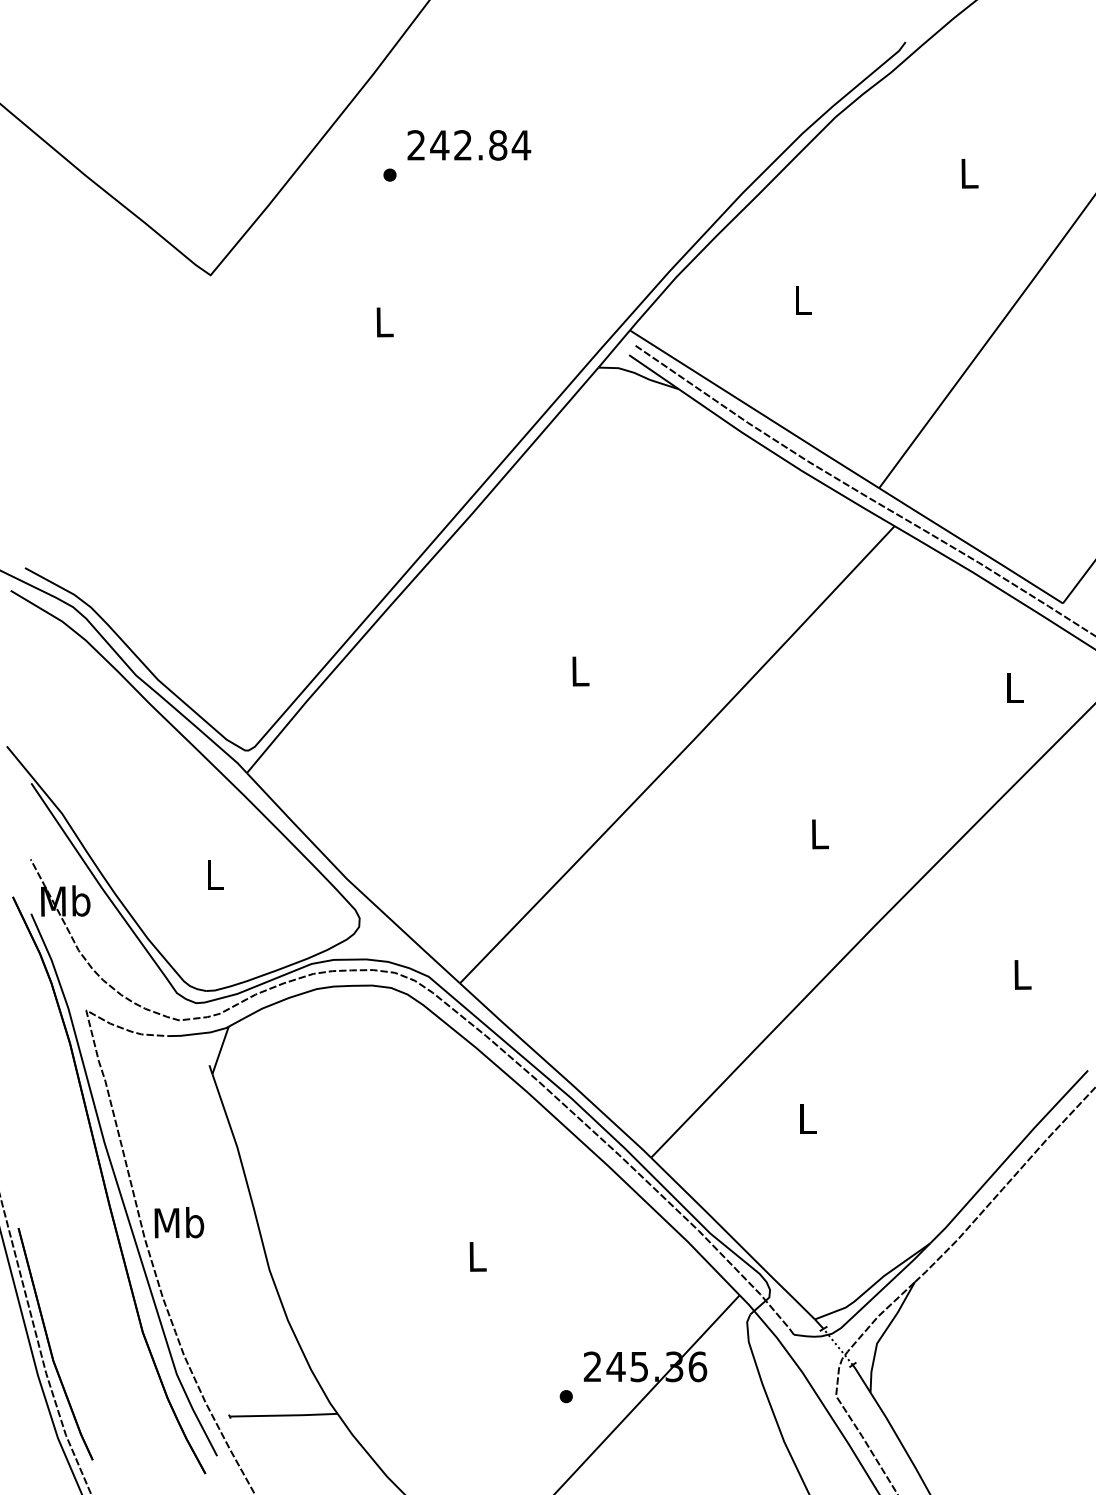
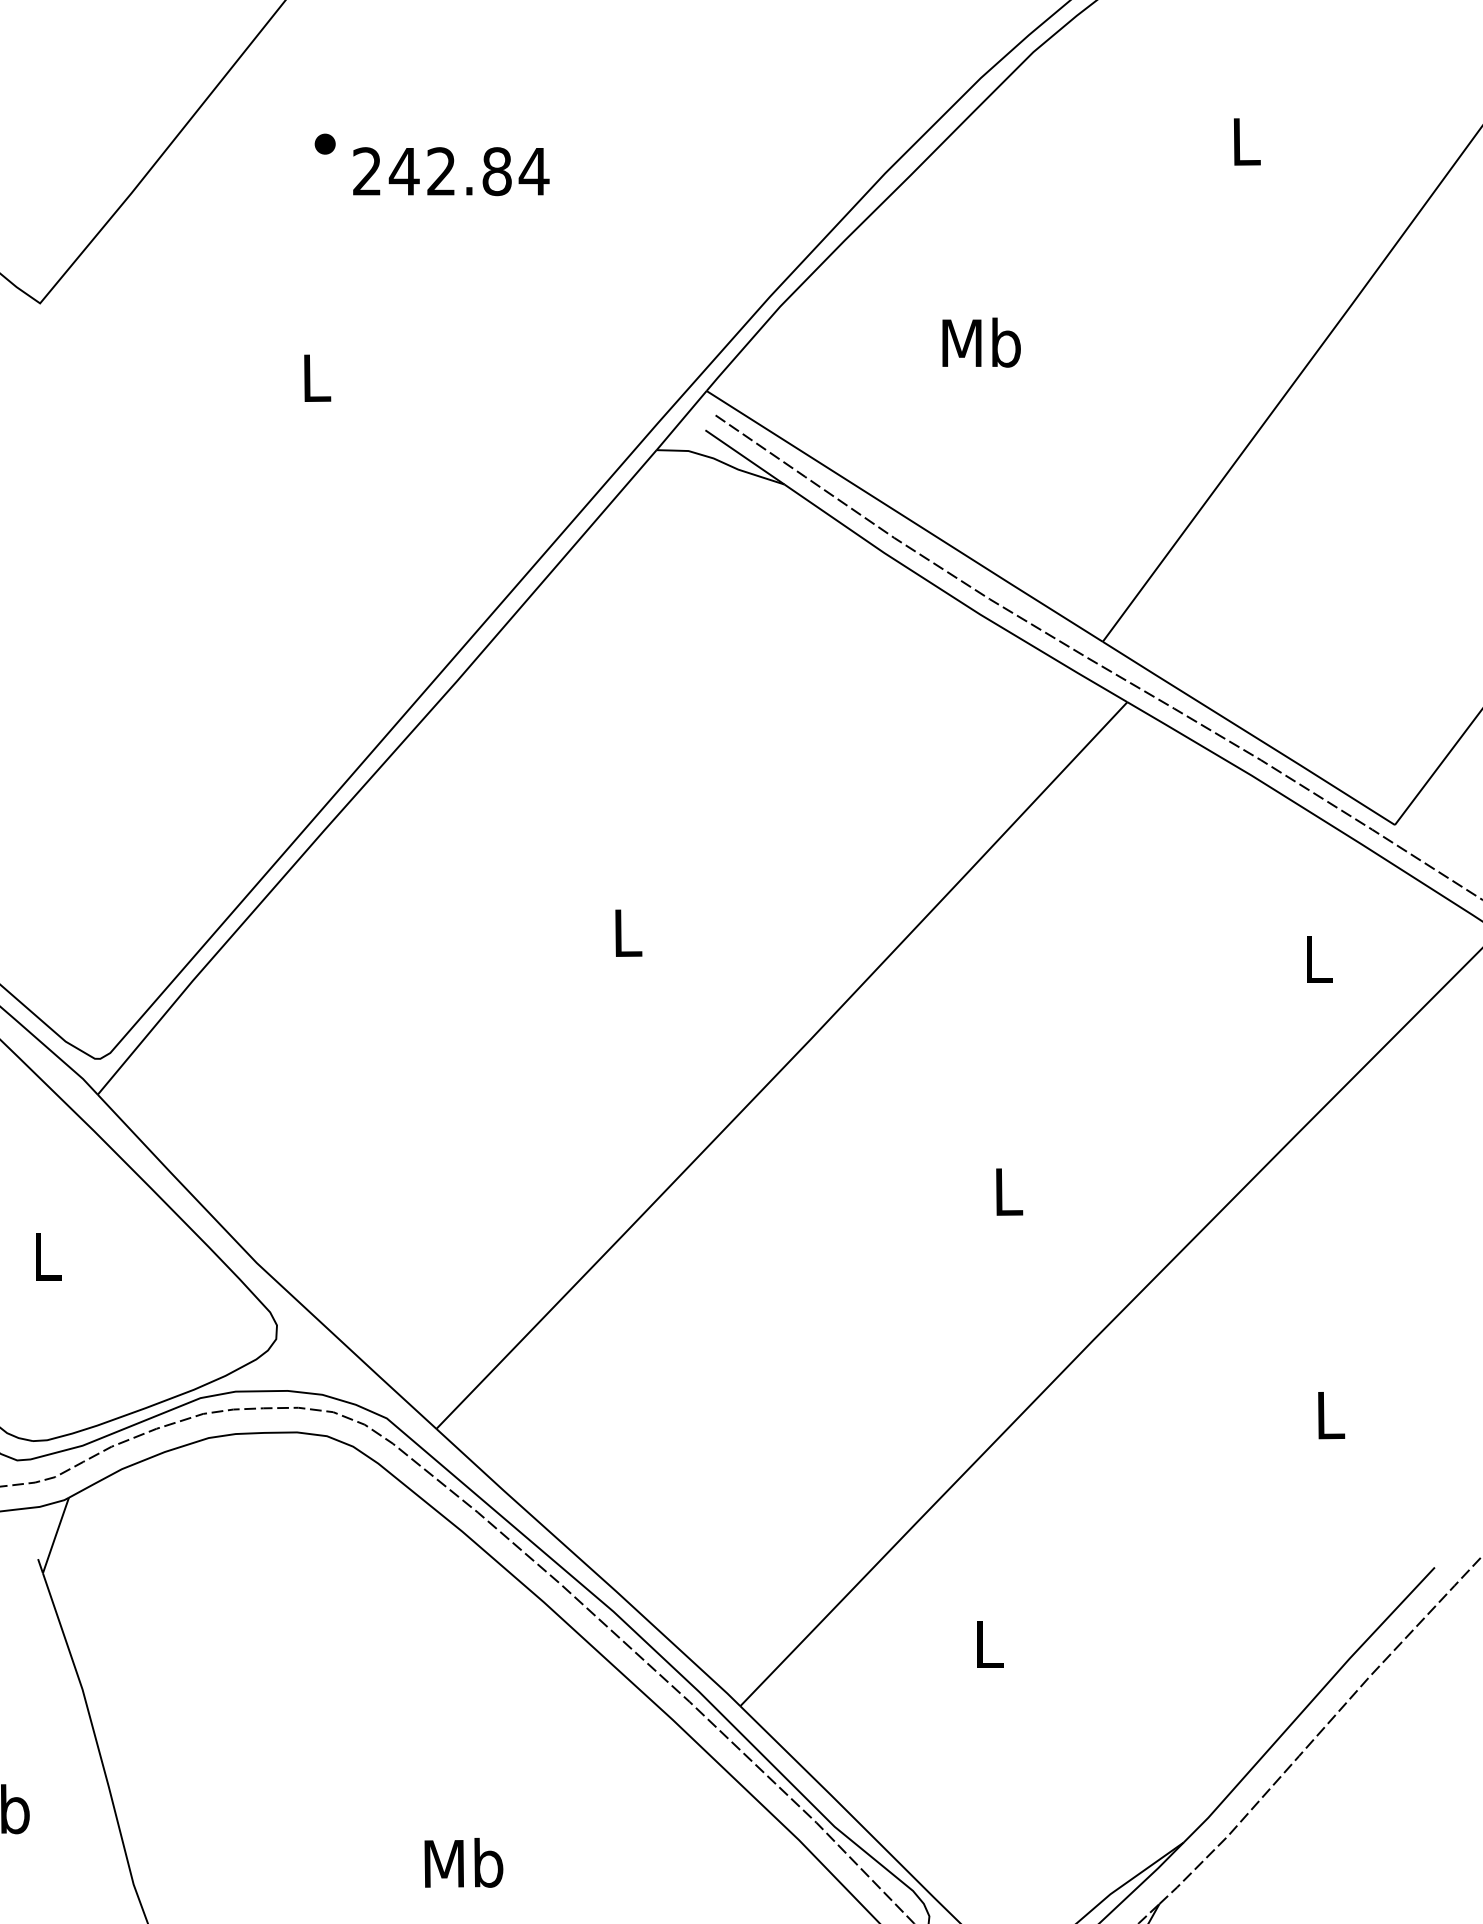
text: (469, 145) -> (451, 171), moved
text: (802, 299) -> (980, 341), L -> Mb
text: (476, 1256) -> (462, 1863), L -> Mb

